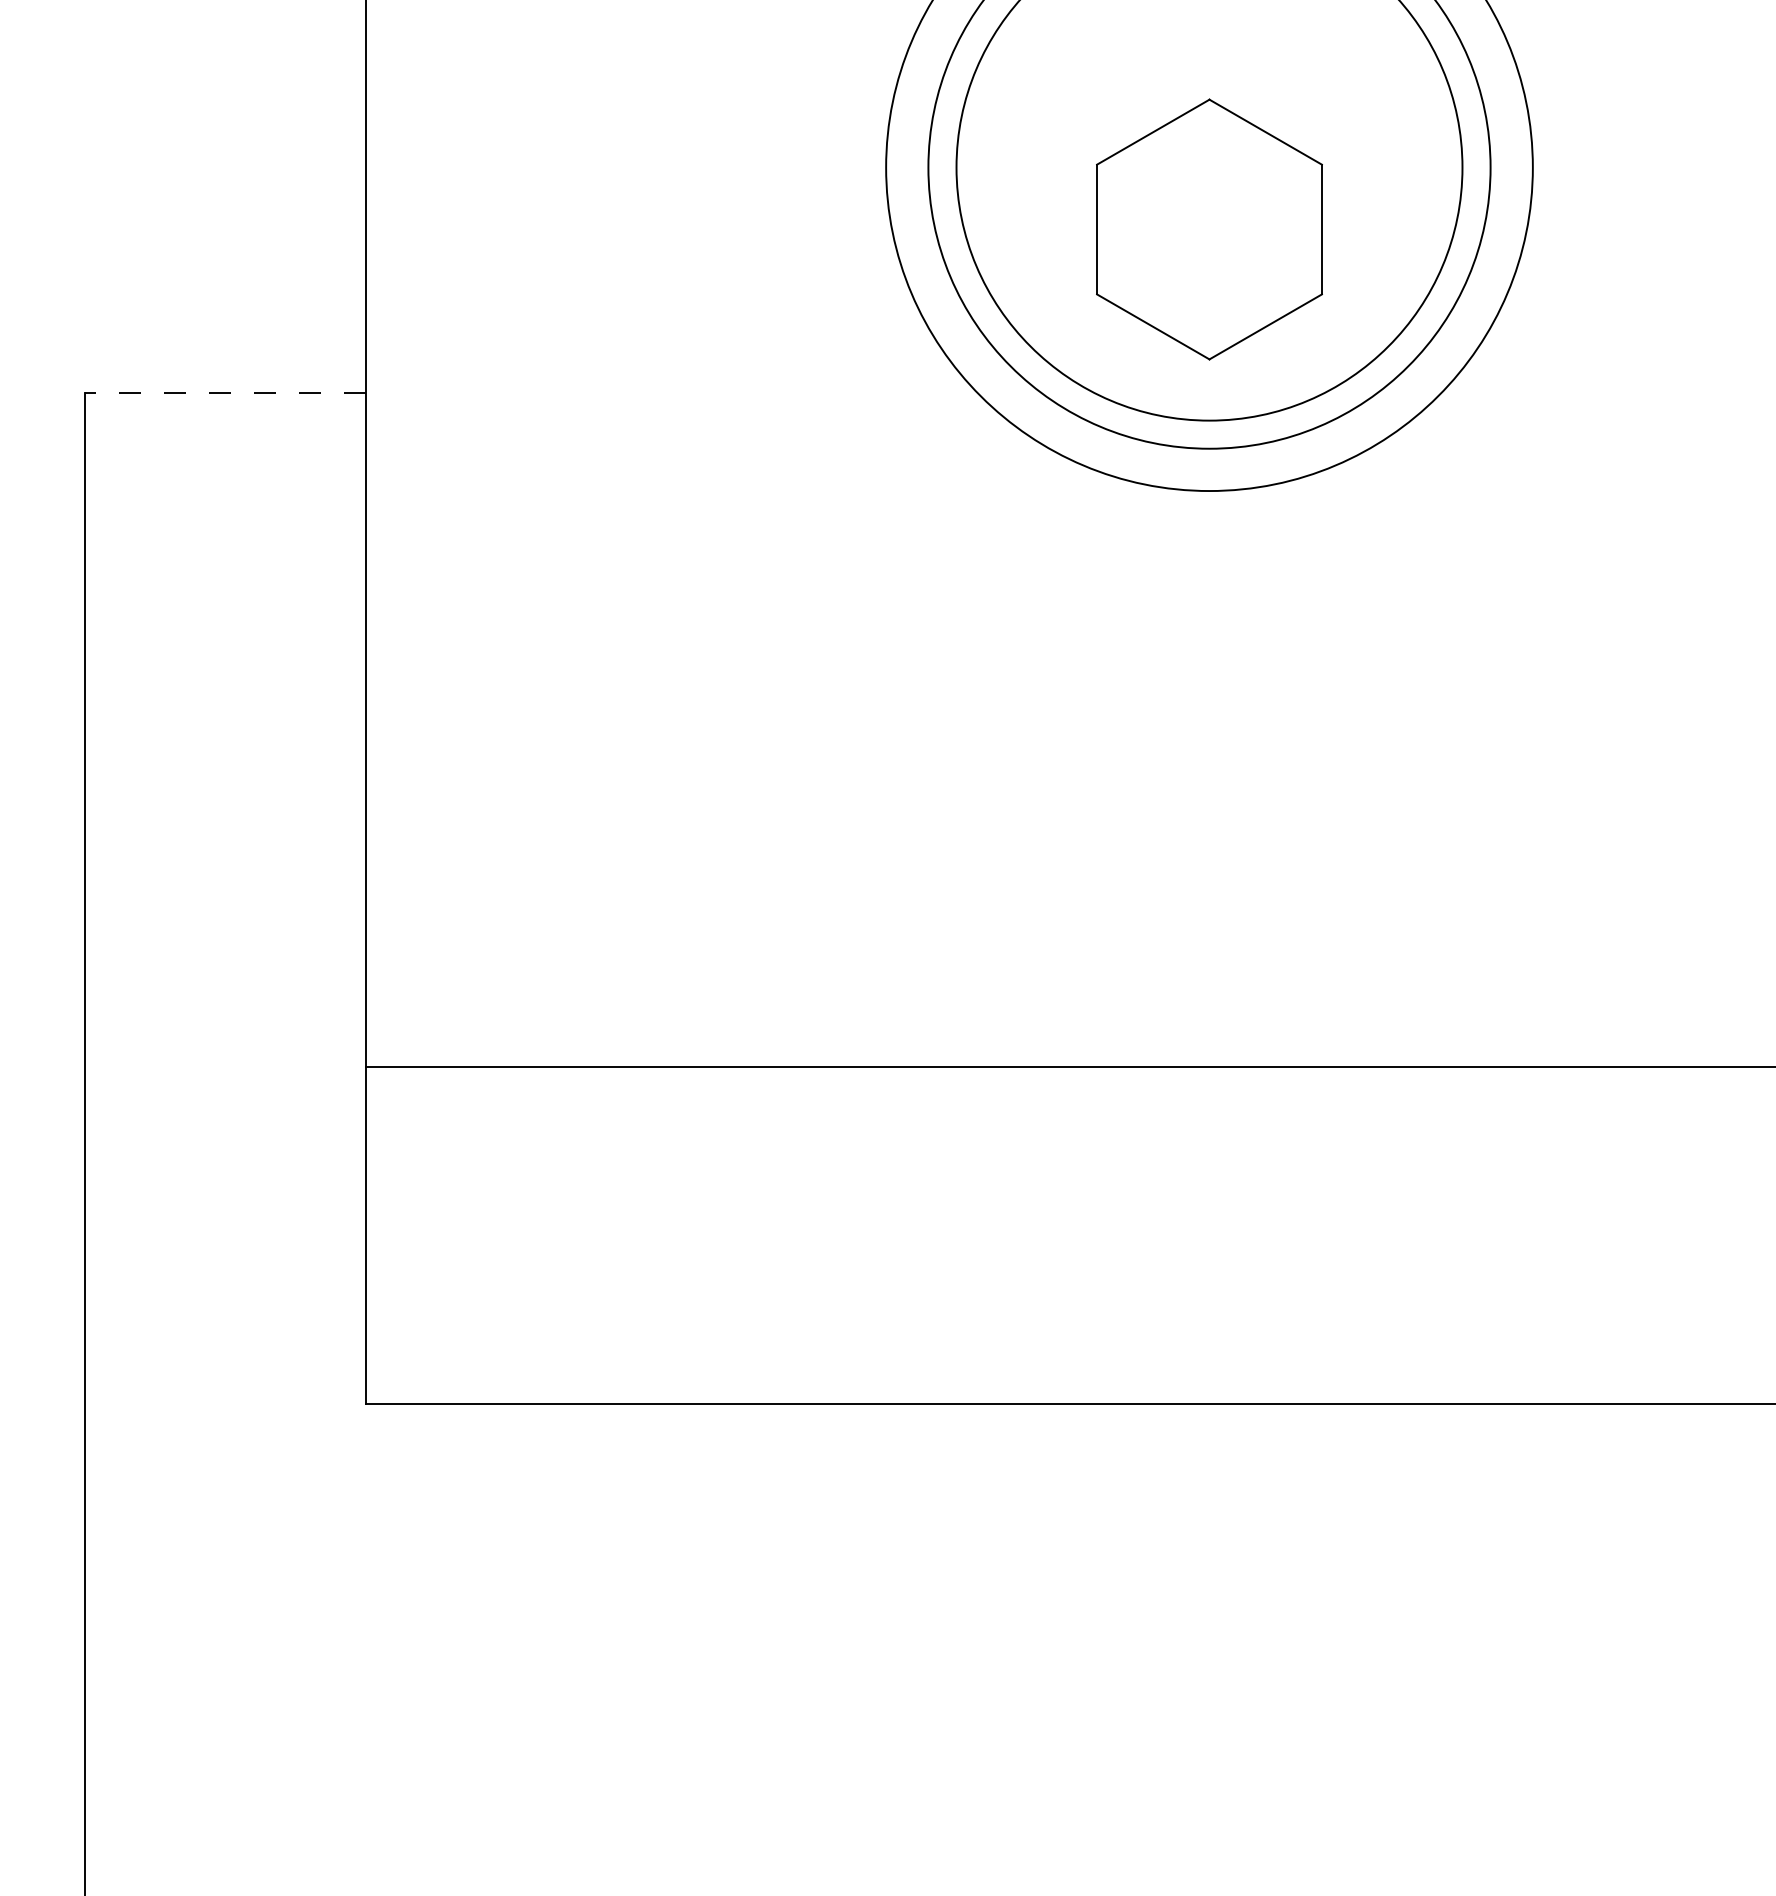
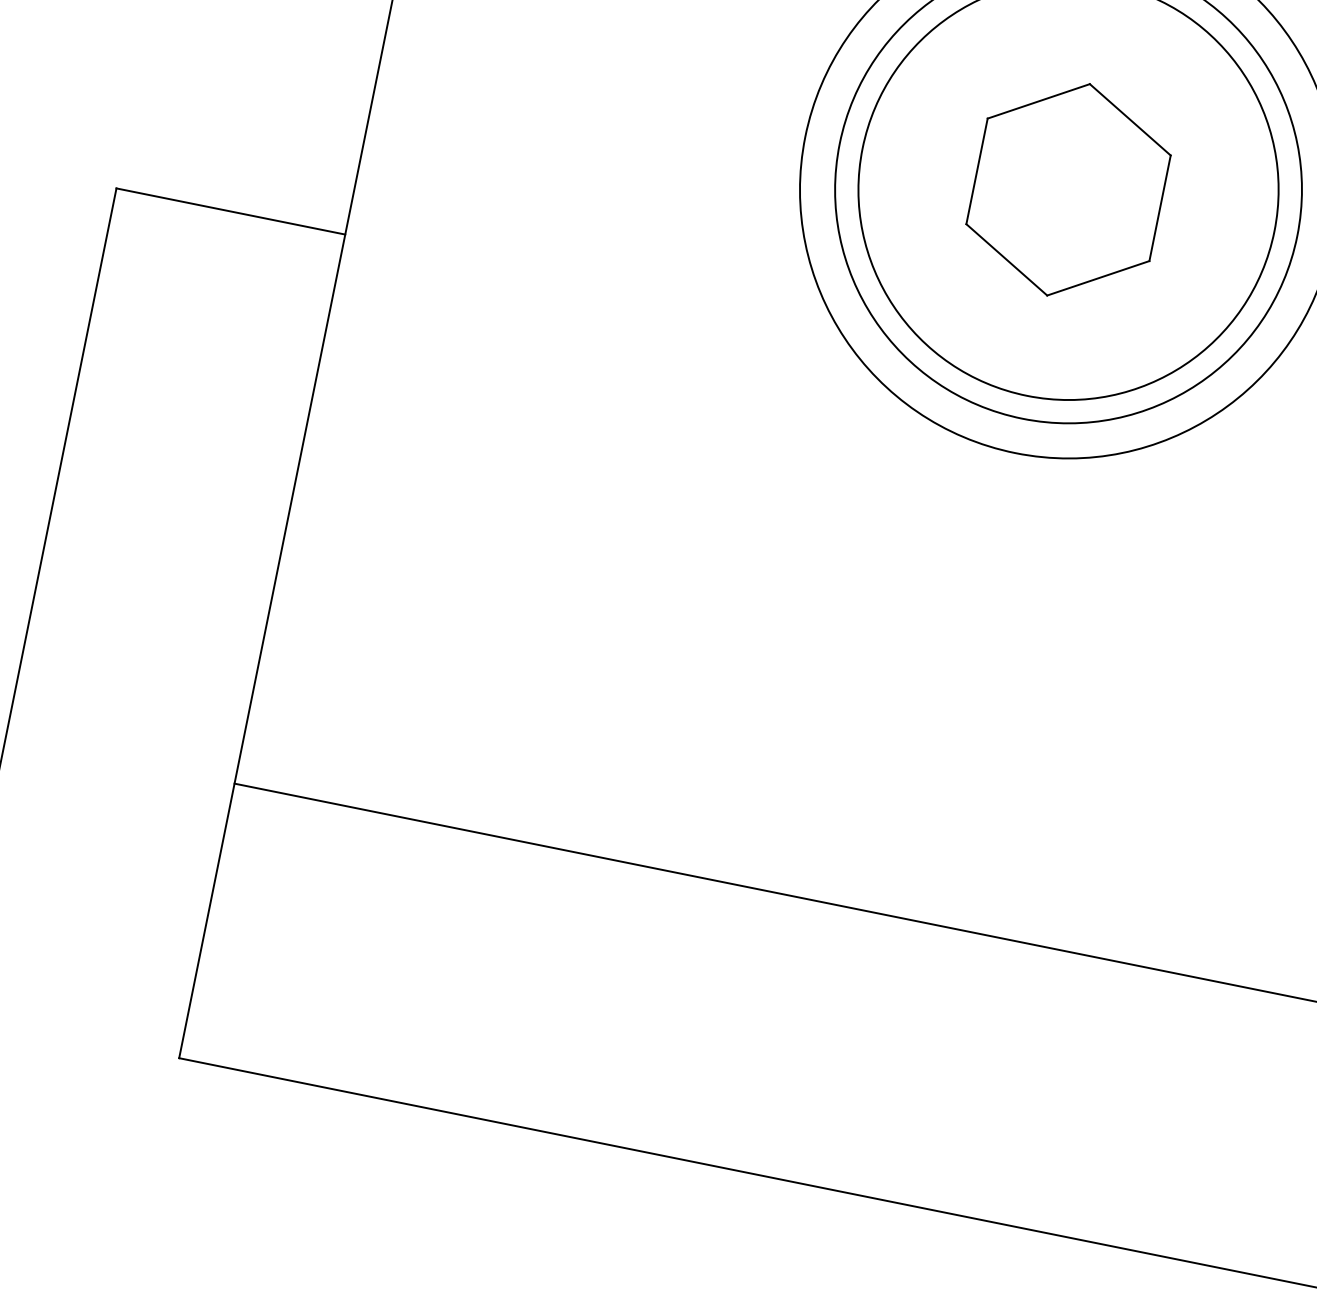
part: (1209, 229) -> (1068, 189), moved
line: (225, 392) -> (230, 211), dashed -> solid

